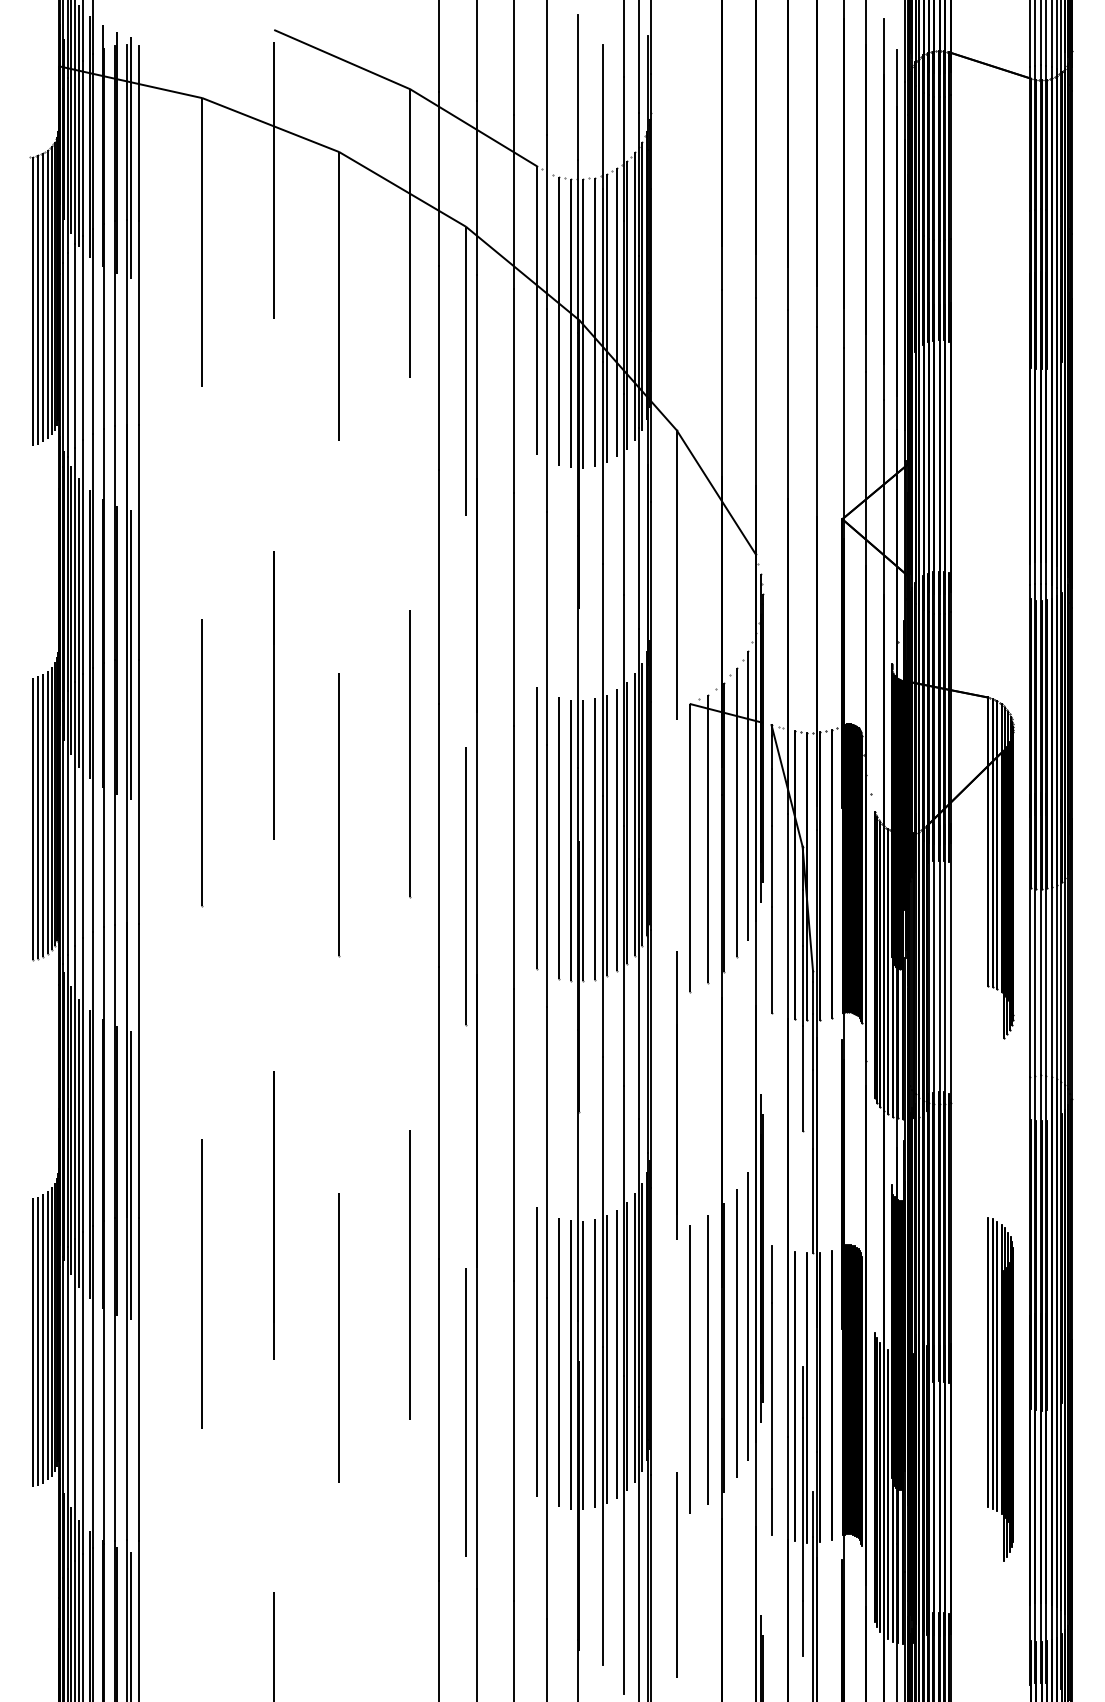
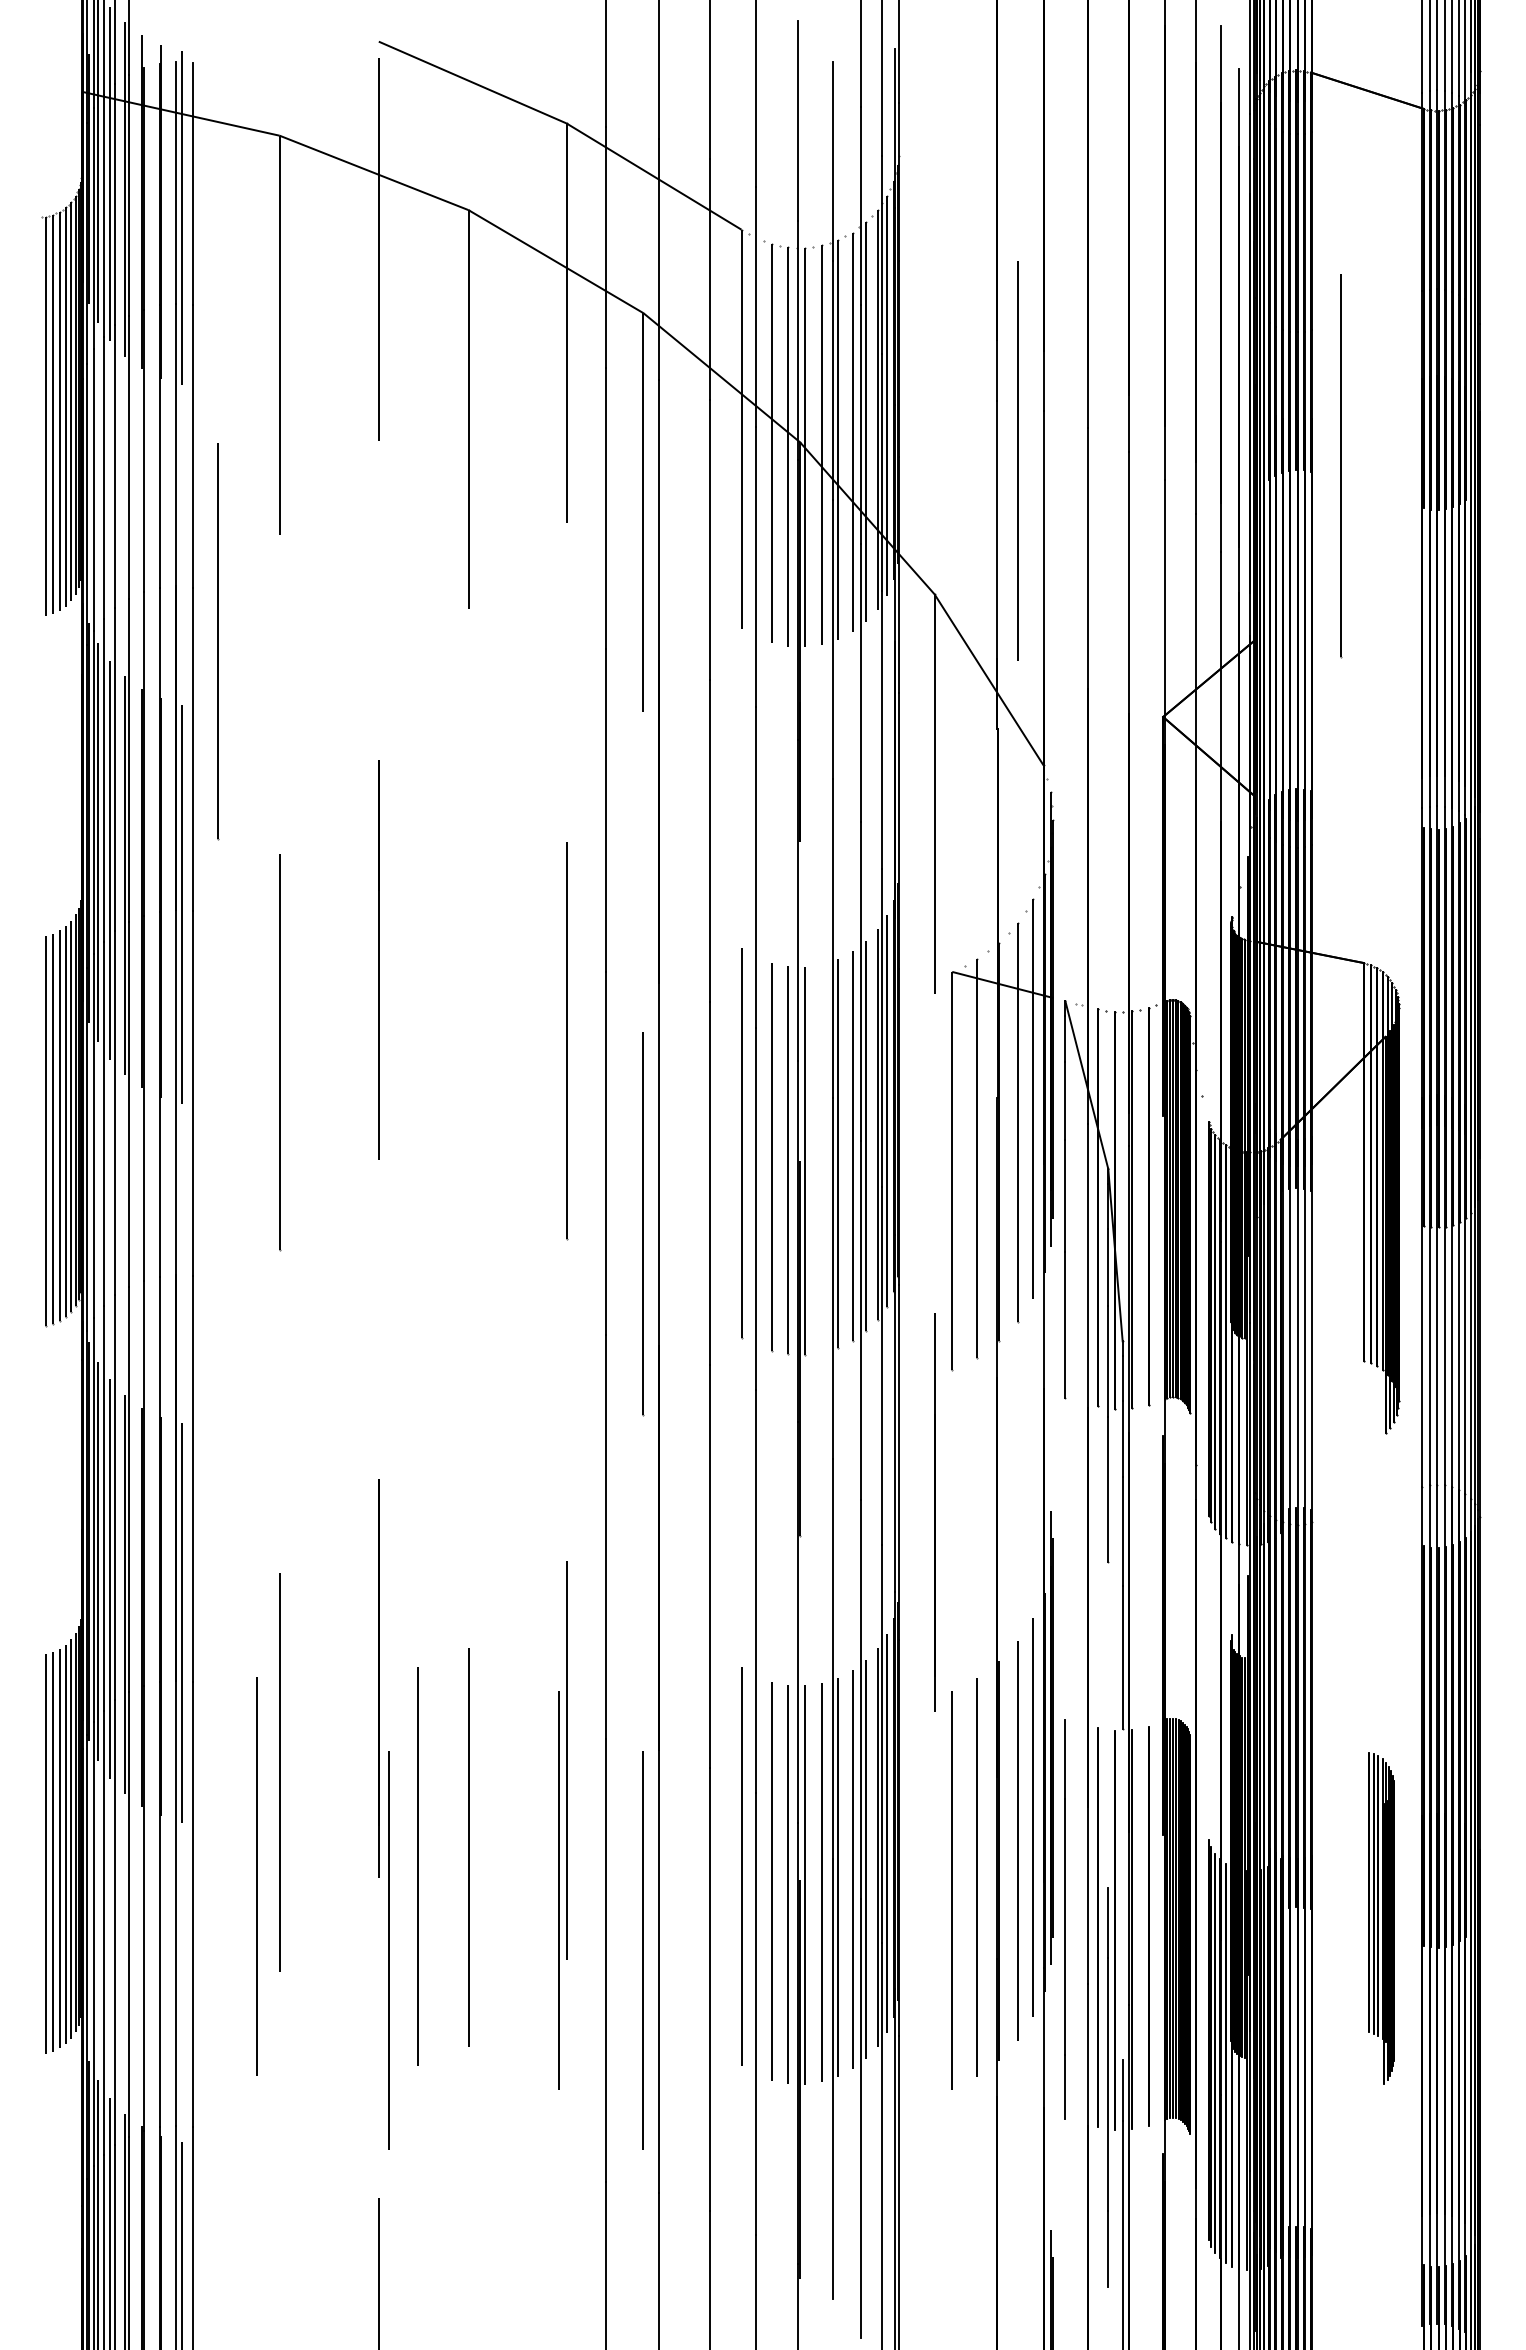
line: (736, 333) -> (1017, 460), added
line: (971, 337) -> (1341, 466), added
line: (158, 464) -> (218, 641), added
line: (339, 815) -> (469, 1125), removed
line: (595, 839) -> (822, 1158), removed
line: (302, 1351) -> (417, 1866), added
line: (185, 1359) -> (256, 1876), added
line: (404, 1369) -> (558, 1890), added
part: (1000, 1389) -> (1381, 1918), size x0.7
line: (281, 1412) -> (388, 1950), added
line: (676, 1574) -> (934, 2173), removed

